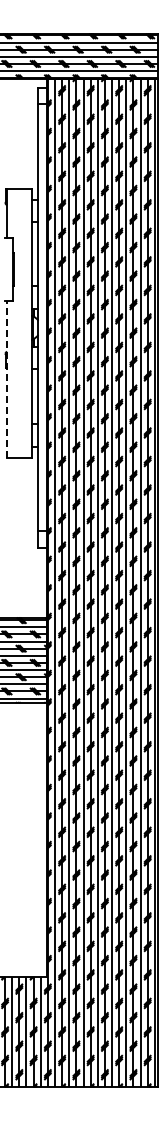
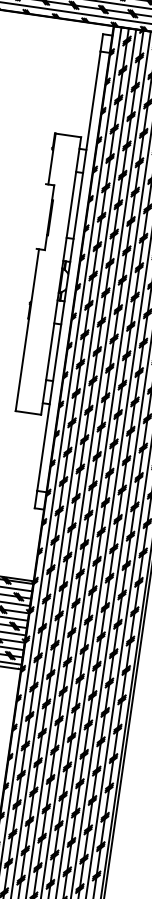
line: (6, 379) -> (26, 330), dashed -> solid

